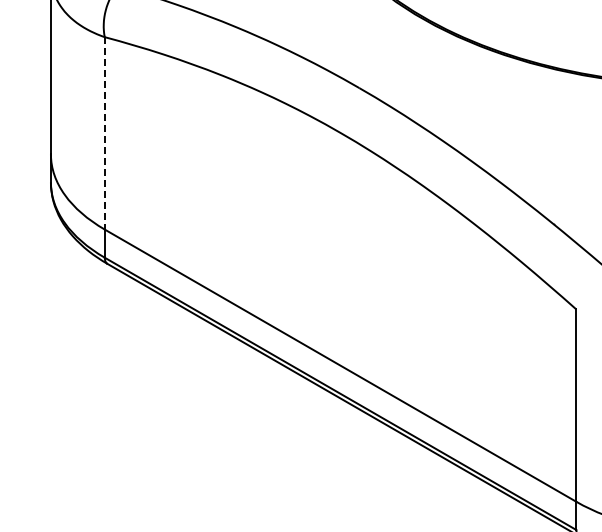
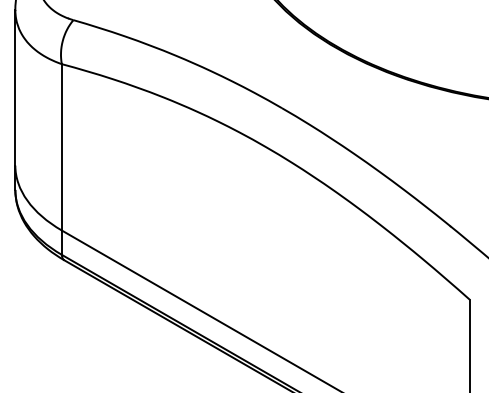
line: (104, 133) -> (61, 147), dashed -> solid

